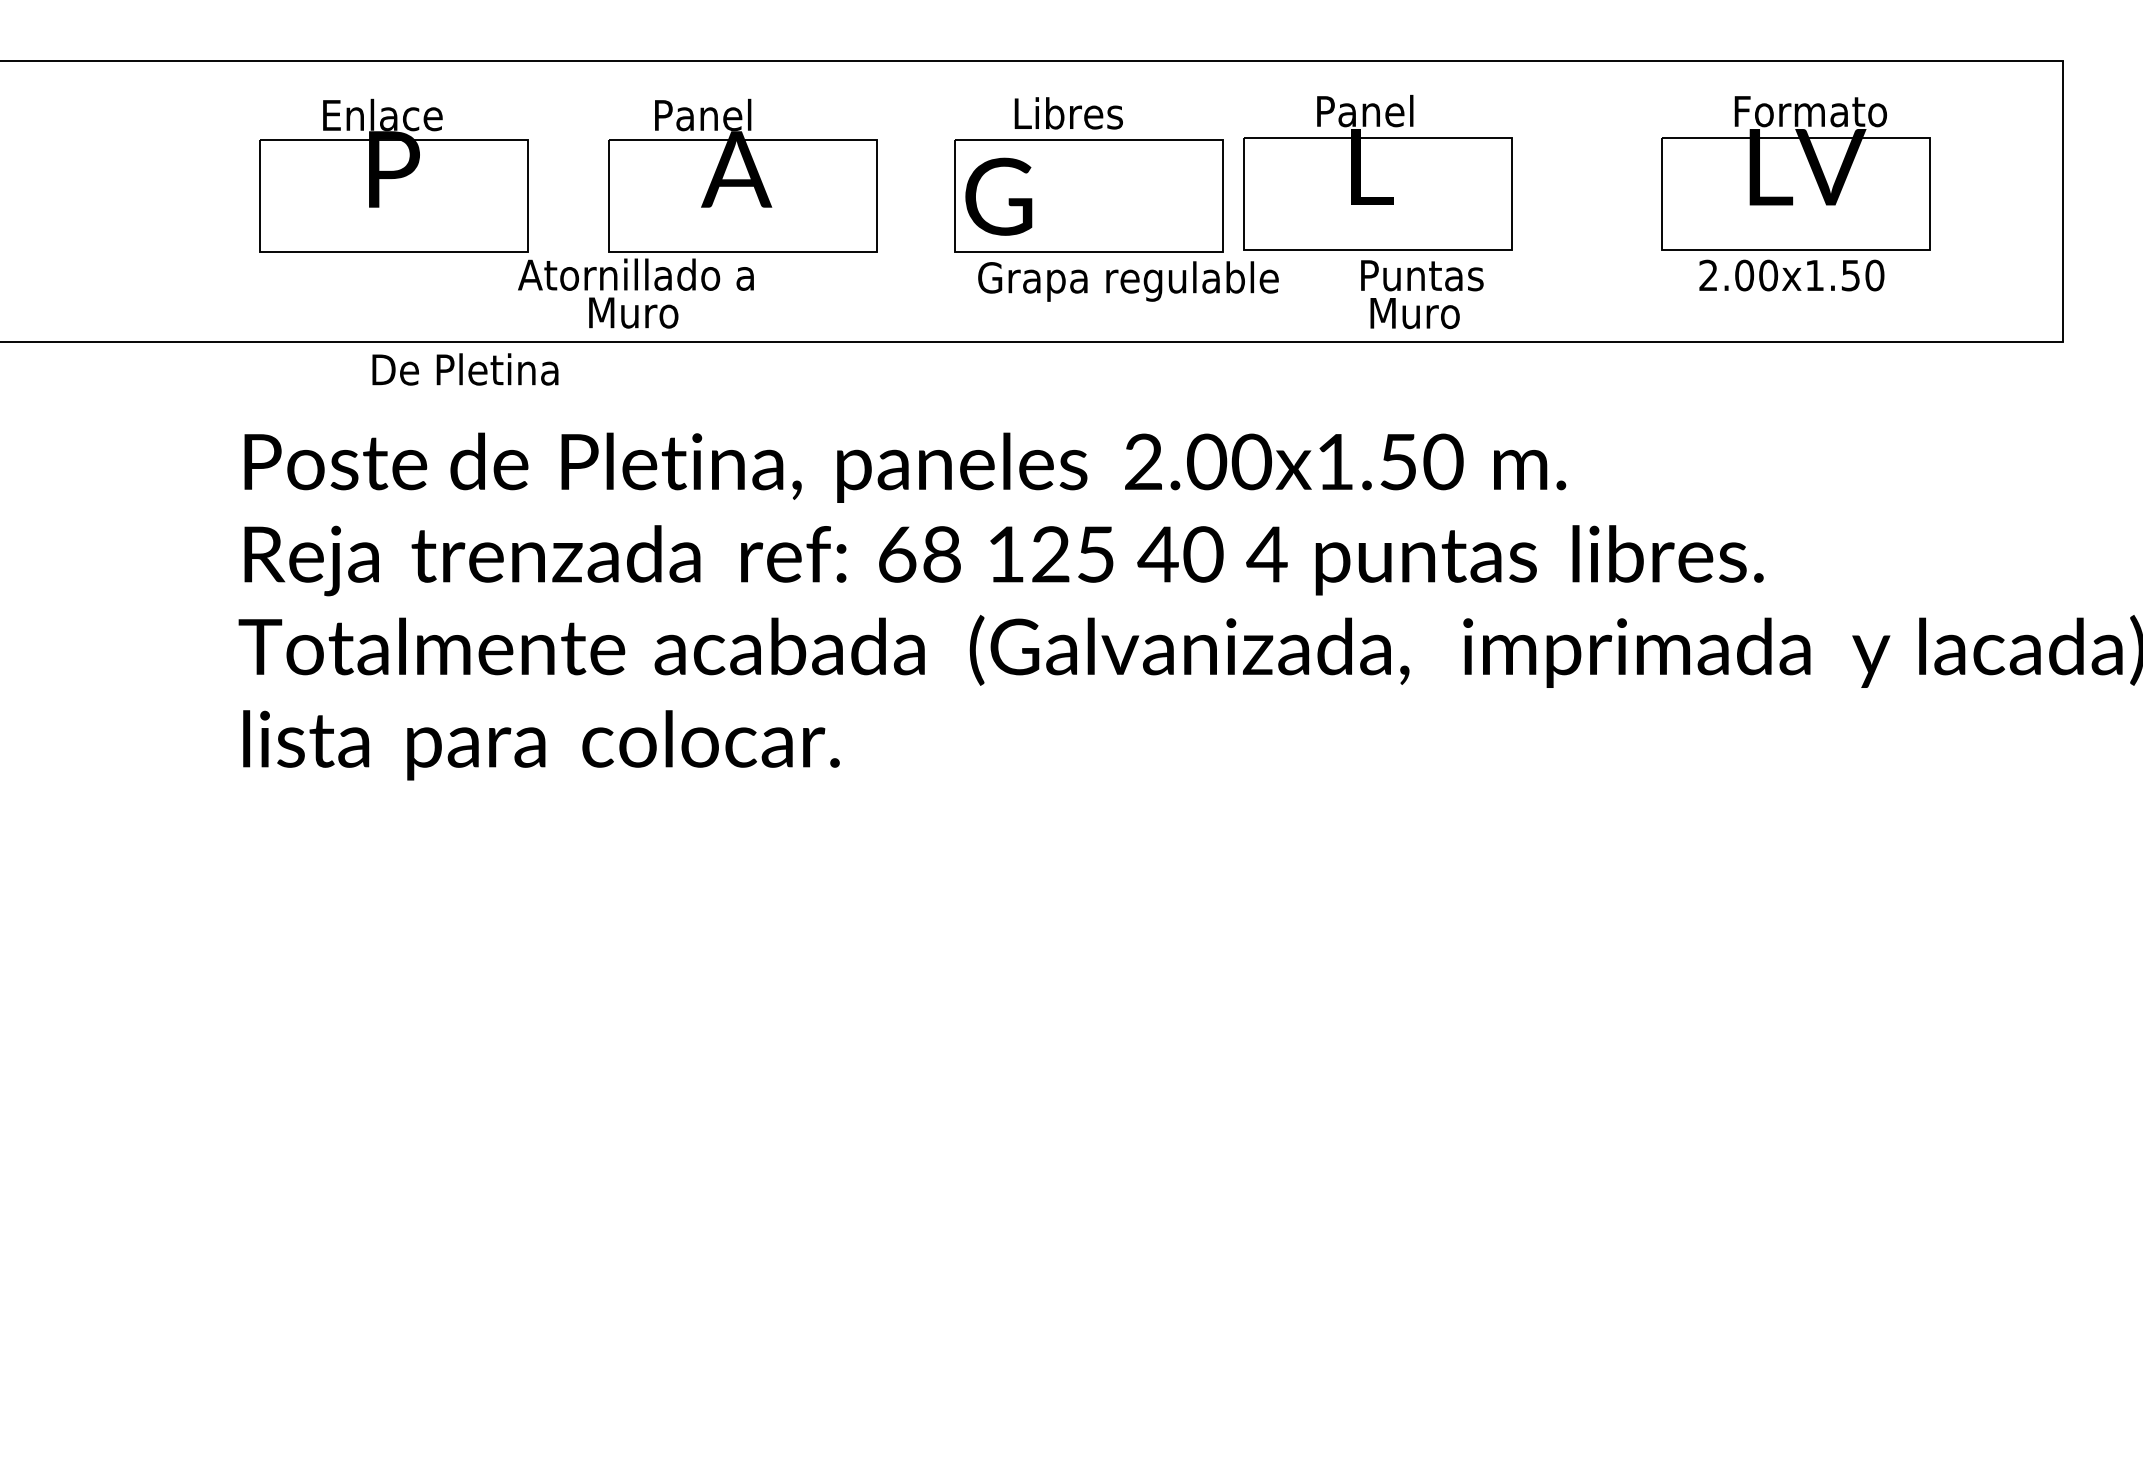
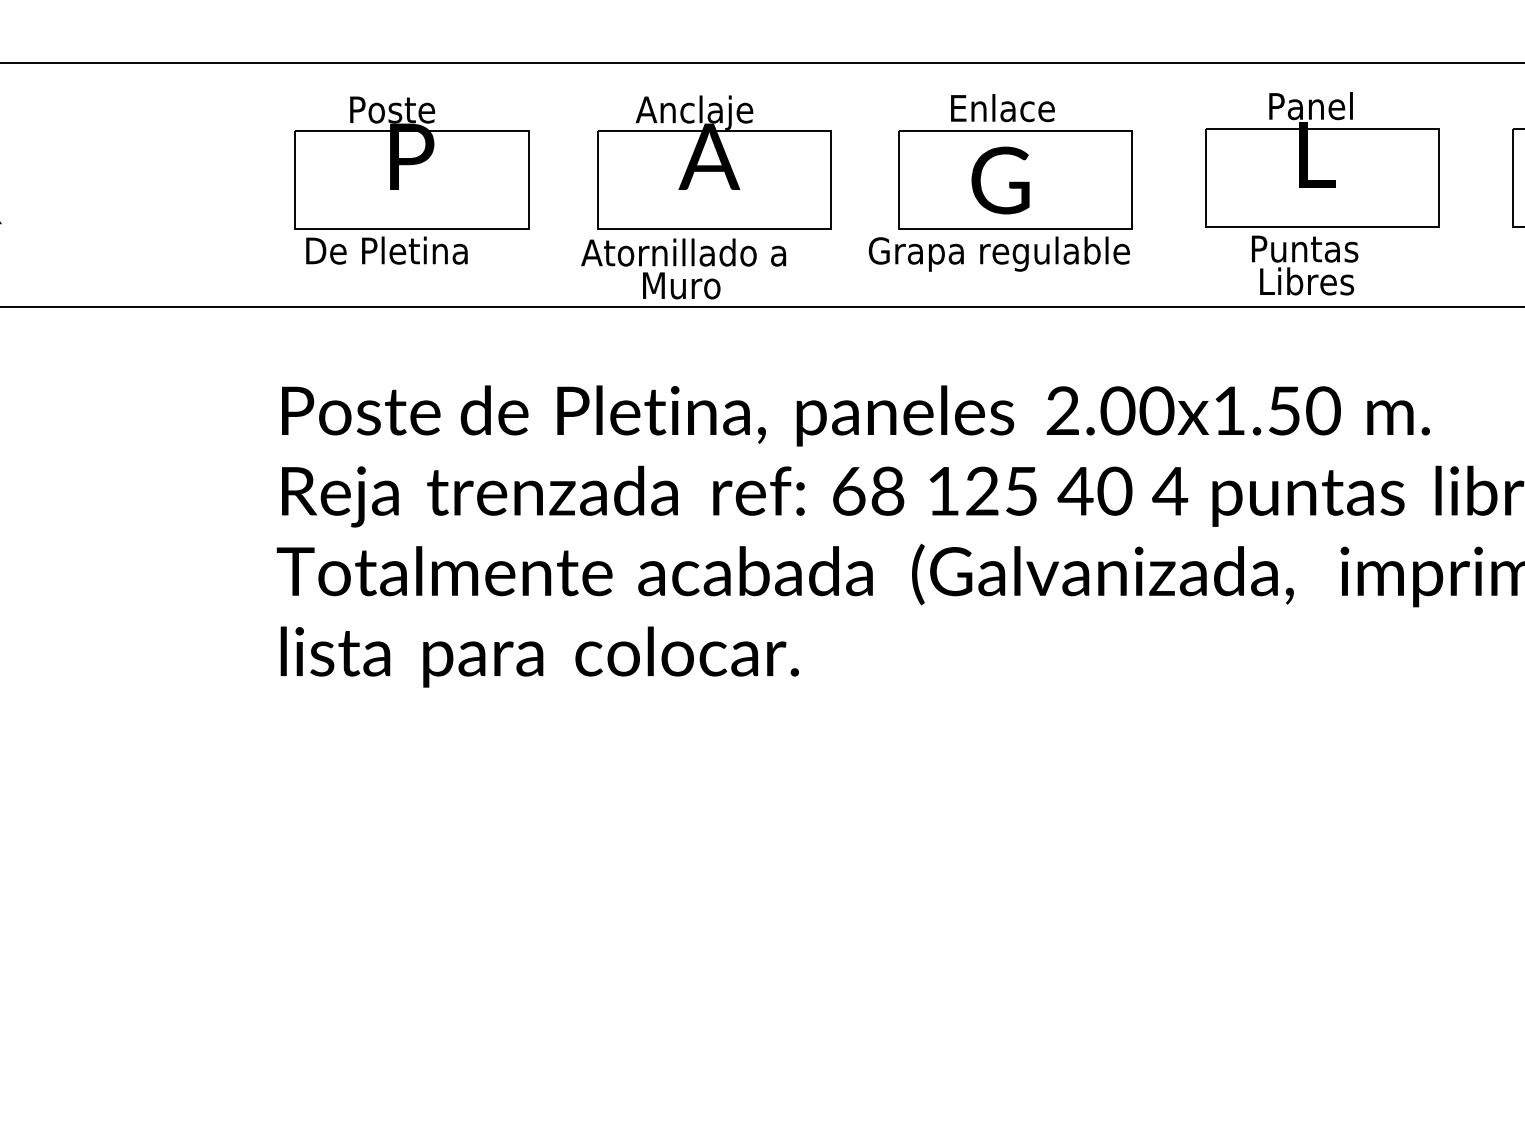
text: (1076, 113) -> (1004, 108), Libres -> Enlace
text: (384, 114) -> (403, 109), Enlace -> Poste
text: (719, 118) -> (694, 112), Panel -> Anclaje
part: (1377, 172) -> (1321, 159), moved
text: (998, 196) -> (1000, 180), moved
text: (1128, 281) -> (999, 254), moved
text: (635, 293) -> (683, 268), moved
text: (1426, 312) -> (1308, 281), Muro -> Libres
text: (465, 369) -> (387, 250), moved

